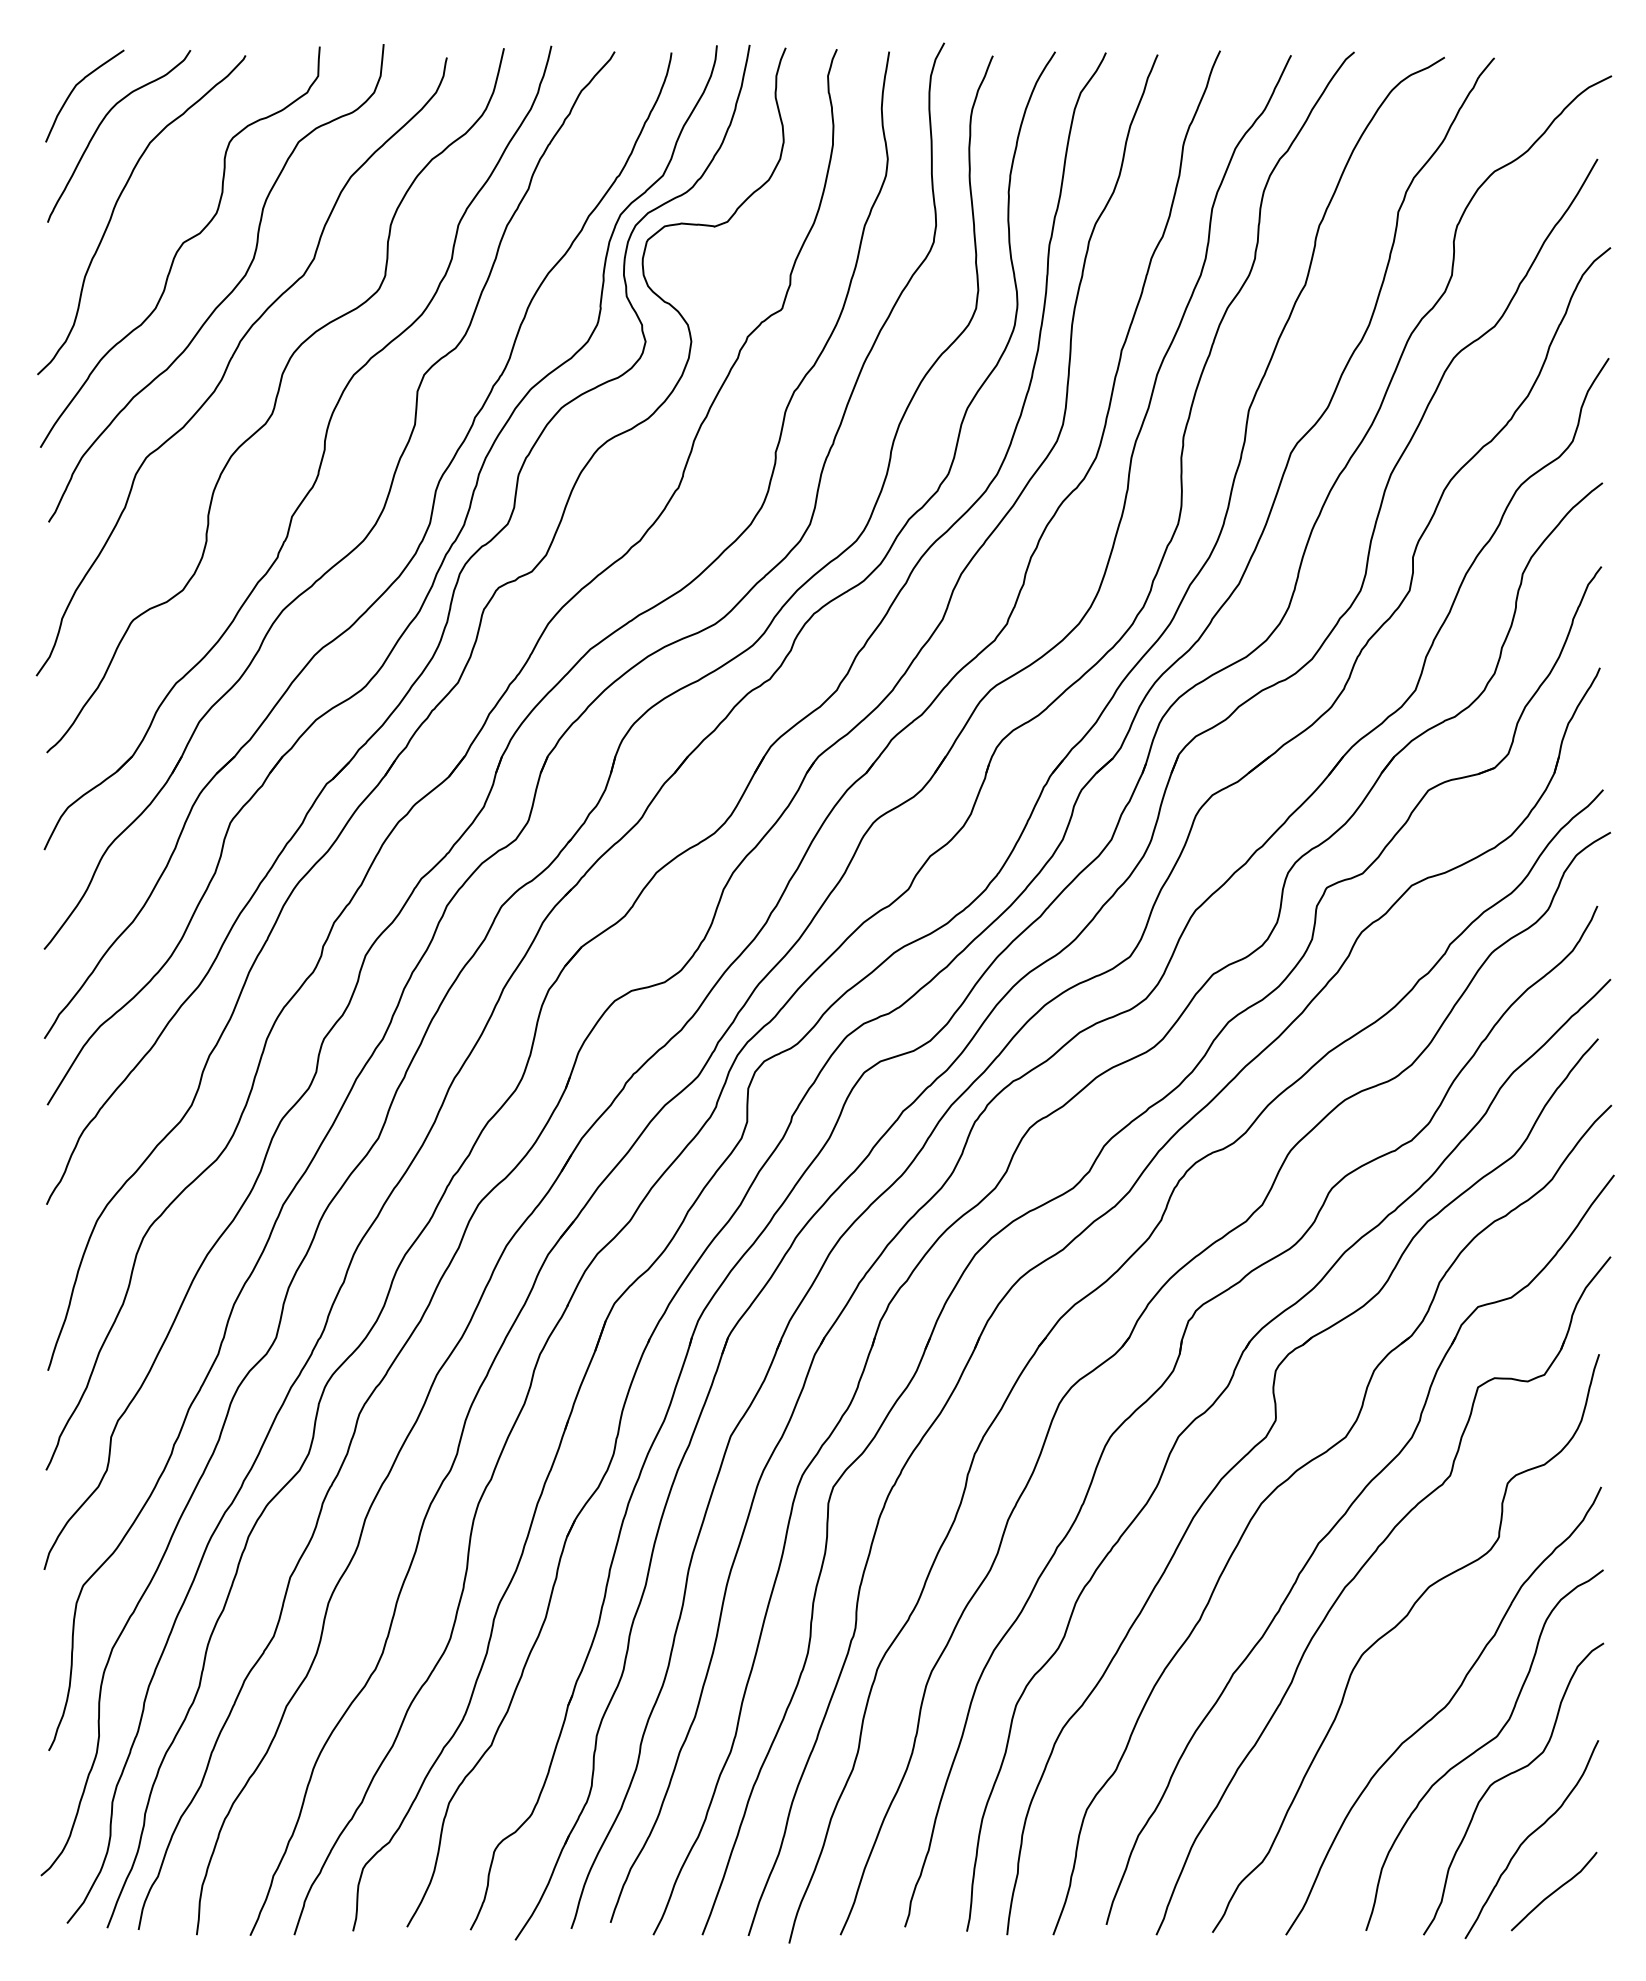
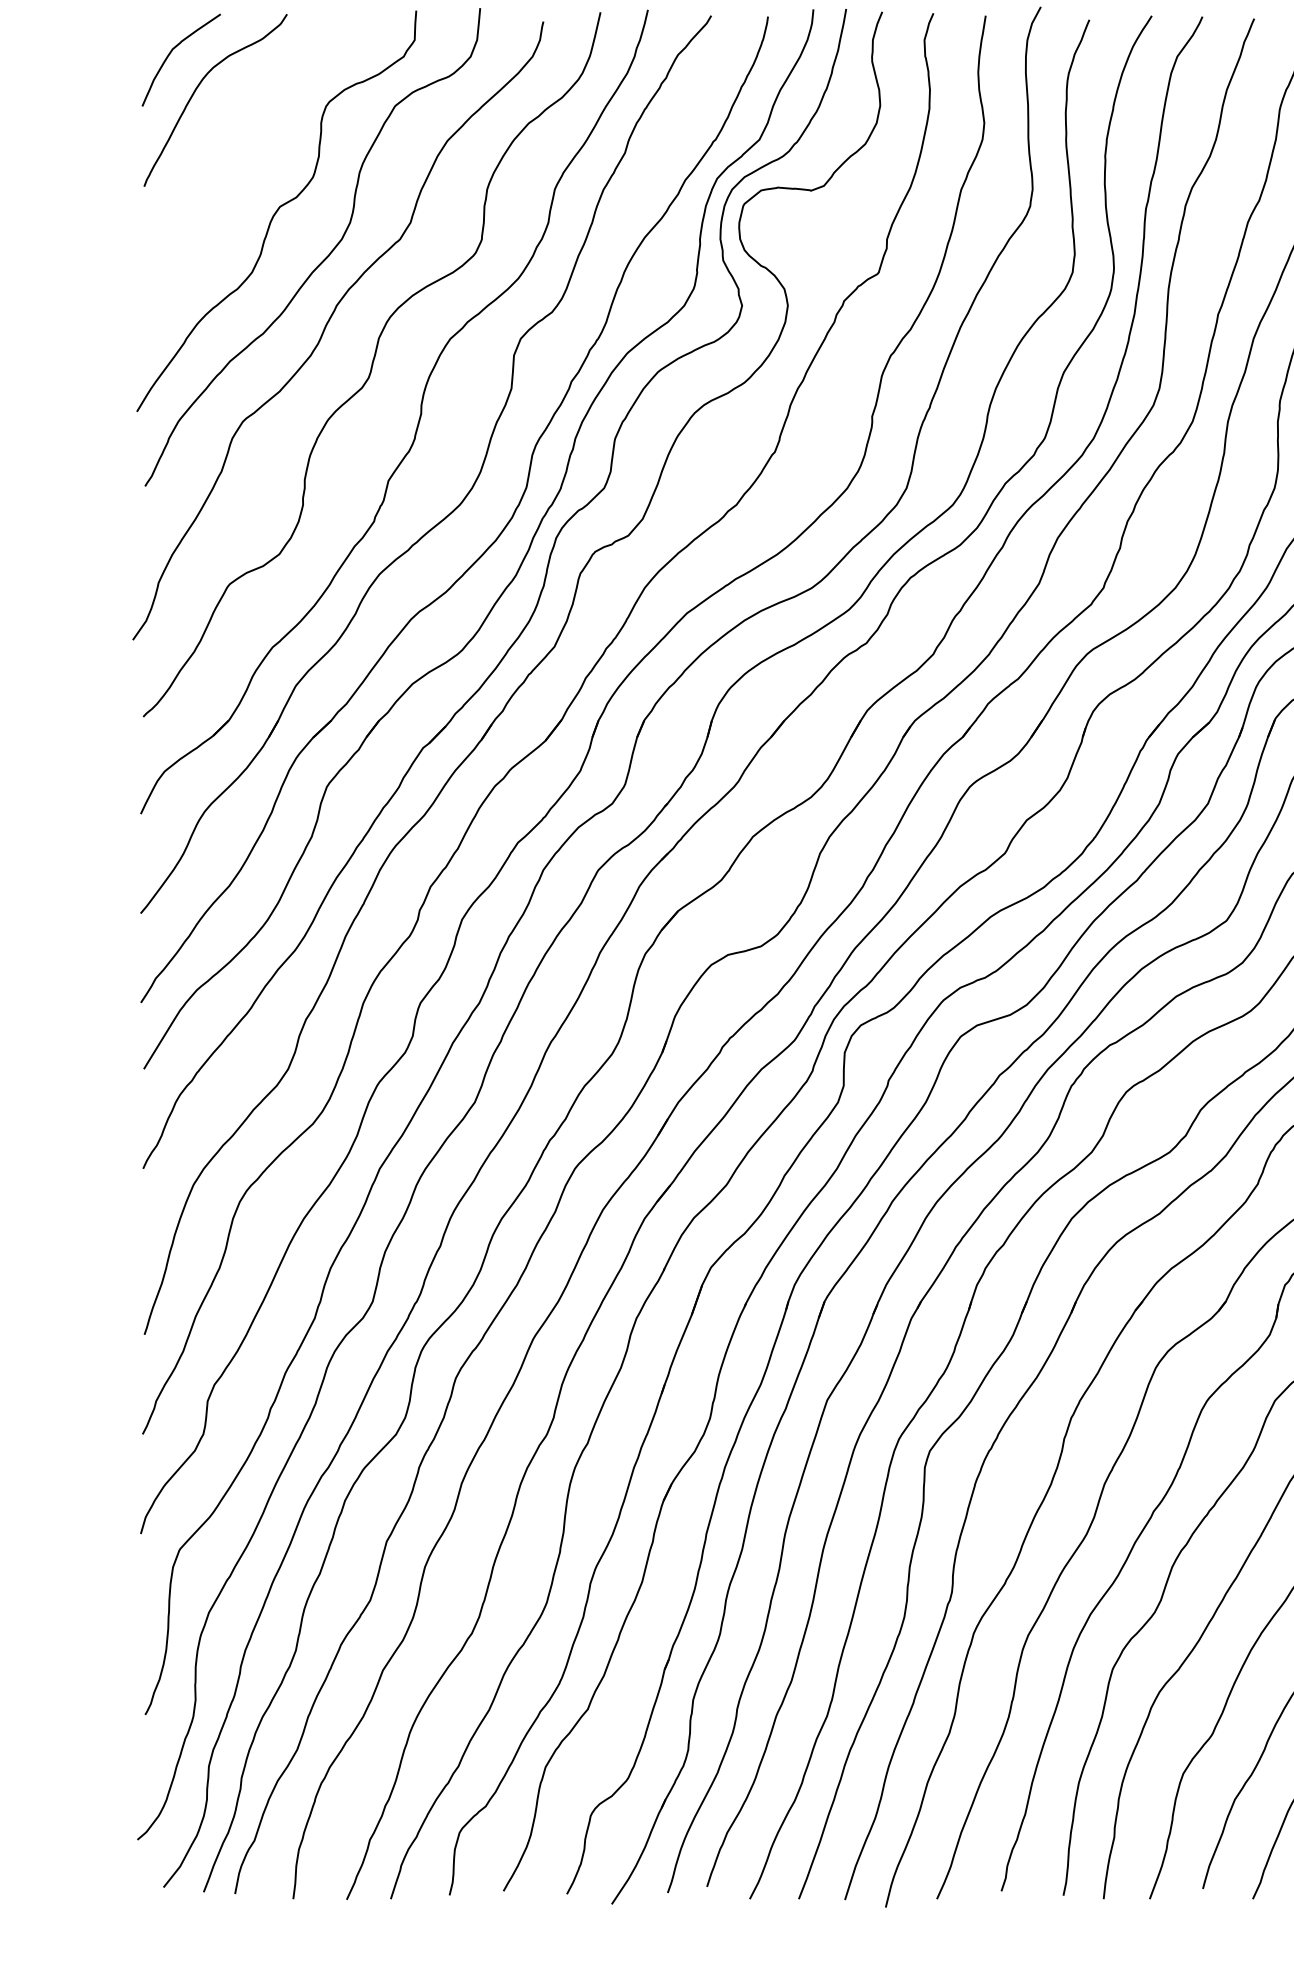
curve: (117, 203) -> (214, 167), removed

